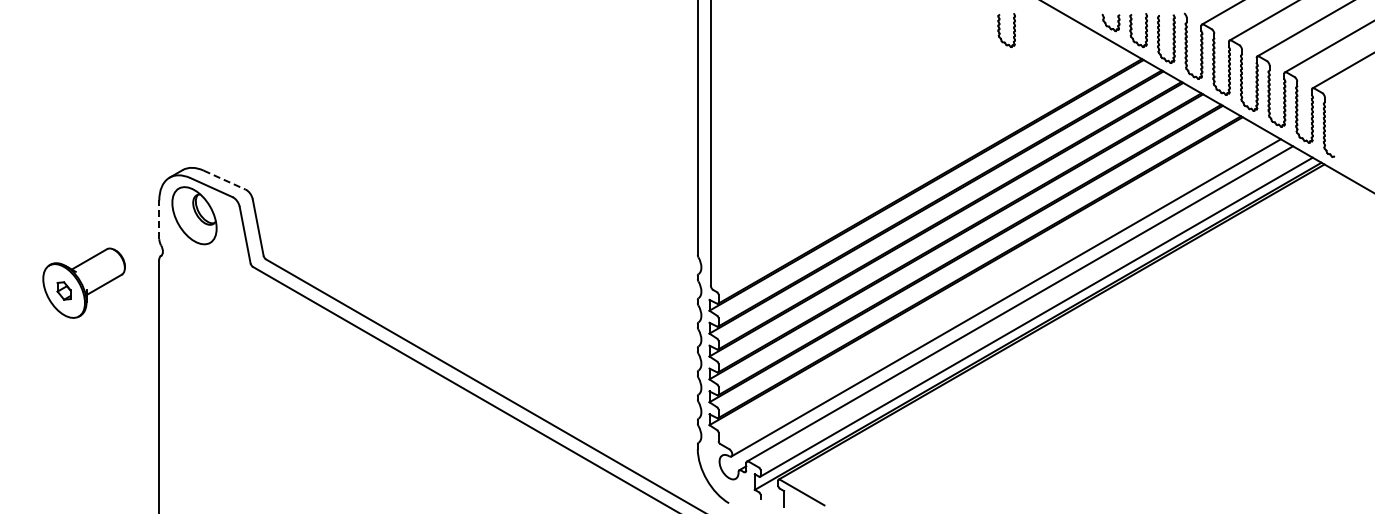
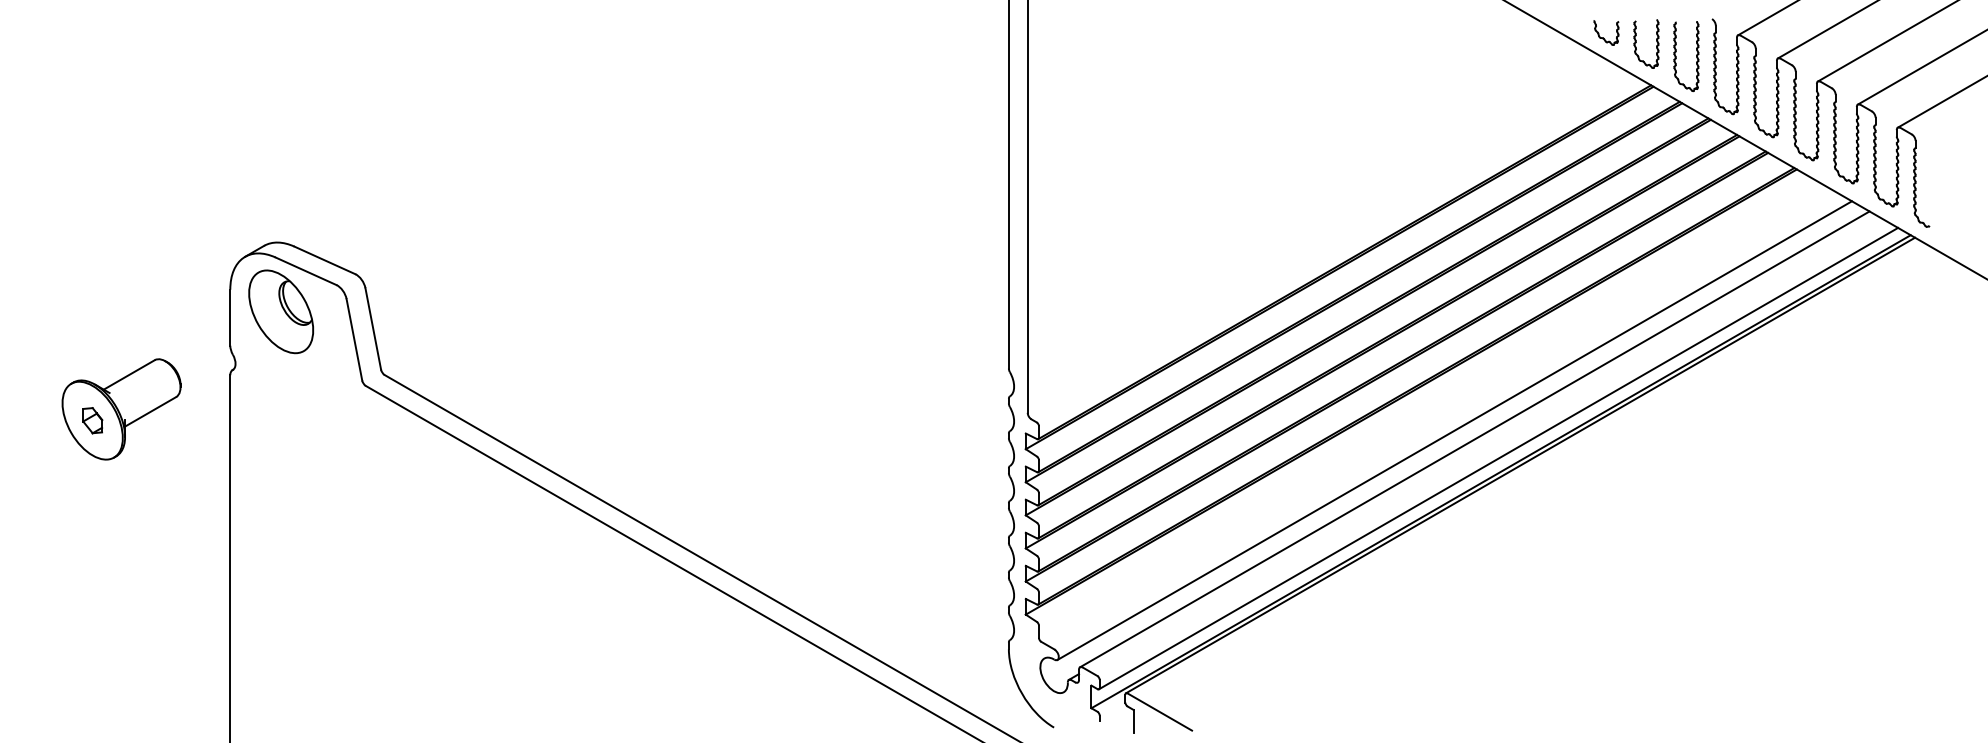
part: (1000, 29) -> (1446, 42), removed
line: (225, 180) -> (325, 260), dashed -> solid
line: (159, 219) -> (230, 317), dashed -> solid

